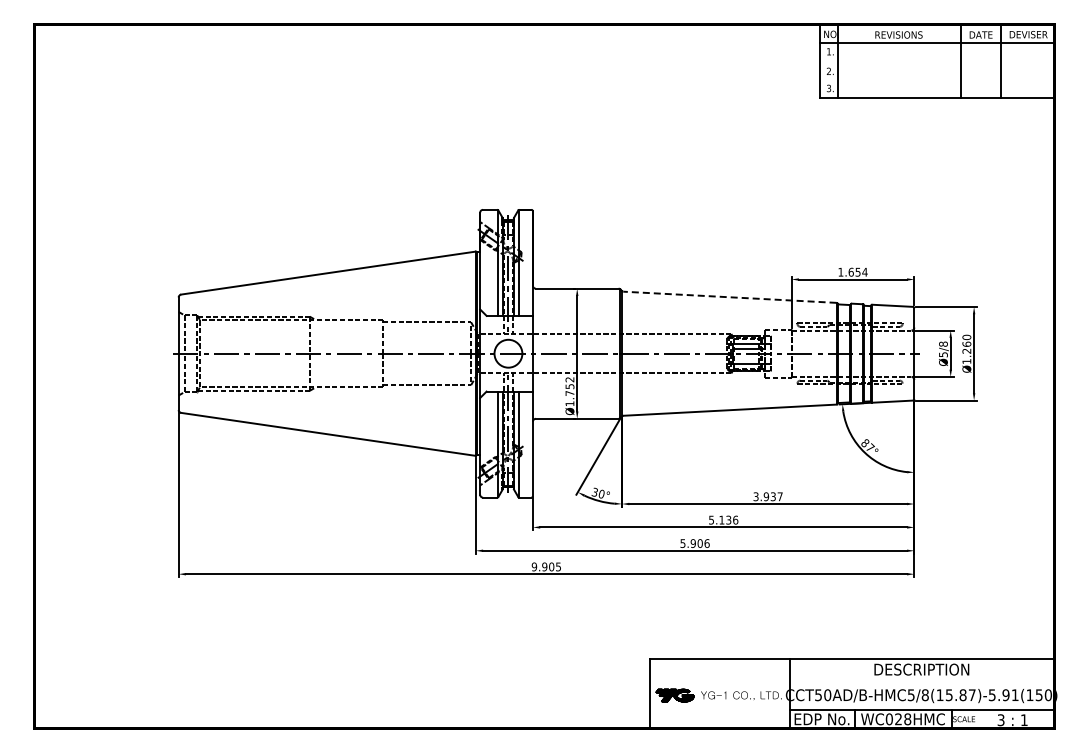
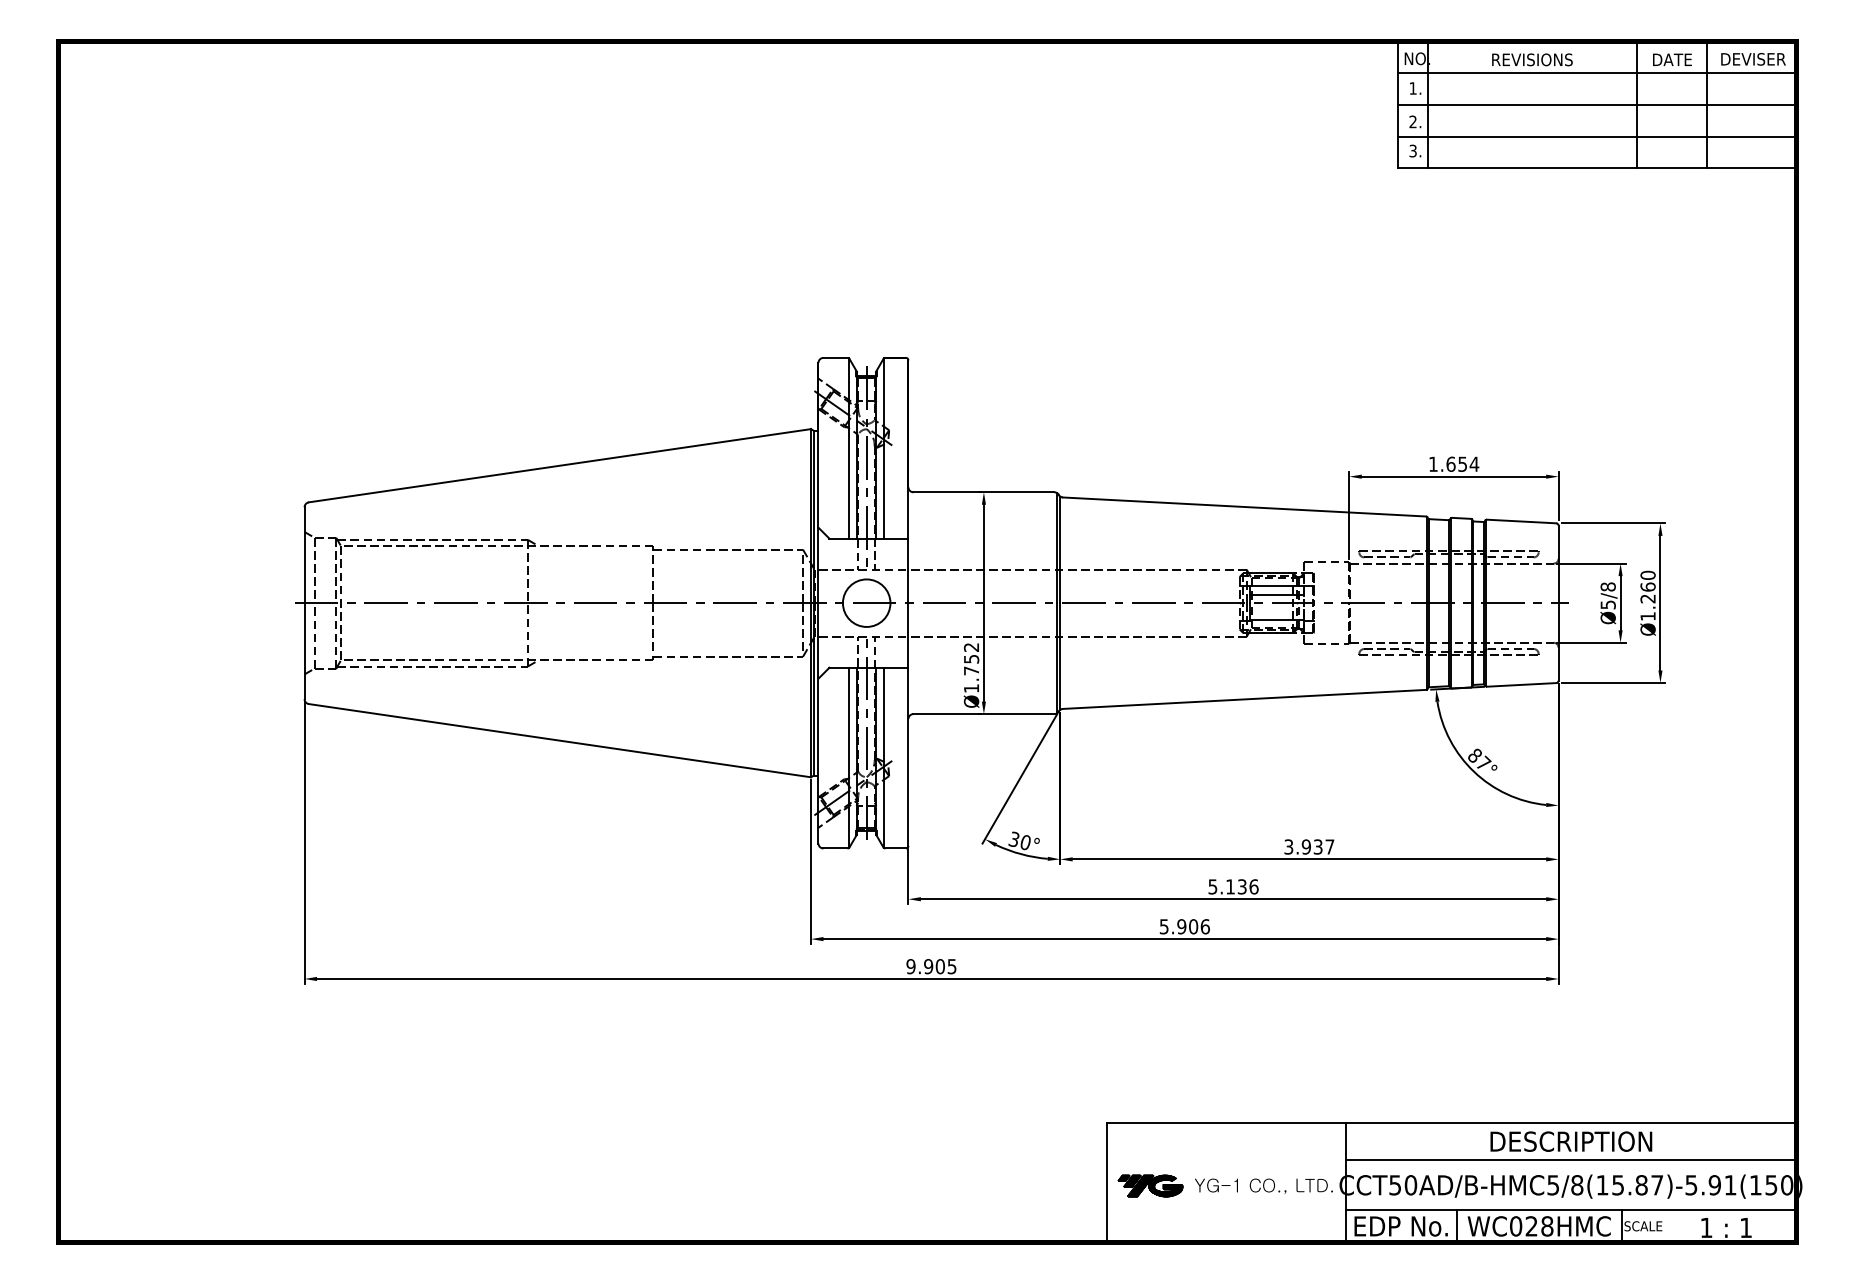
line: (937, 61) -> (1598, 105), added
line: (937, 80) -> (1598, 137), added
line: (730, 297) -> (1245, 507), dashed -> solid
line: (921, 680) -> (1570, 1160), added
text: (1000, 720) -> (1705, 1228), 3 -> 1

